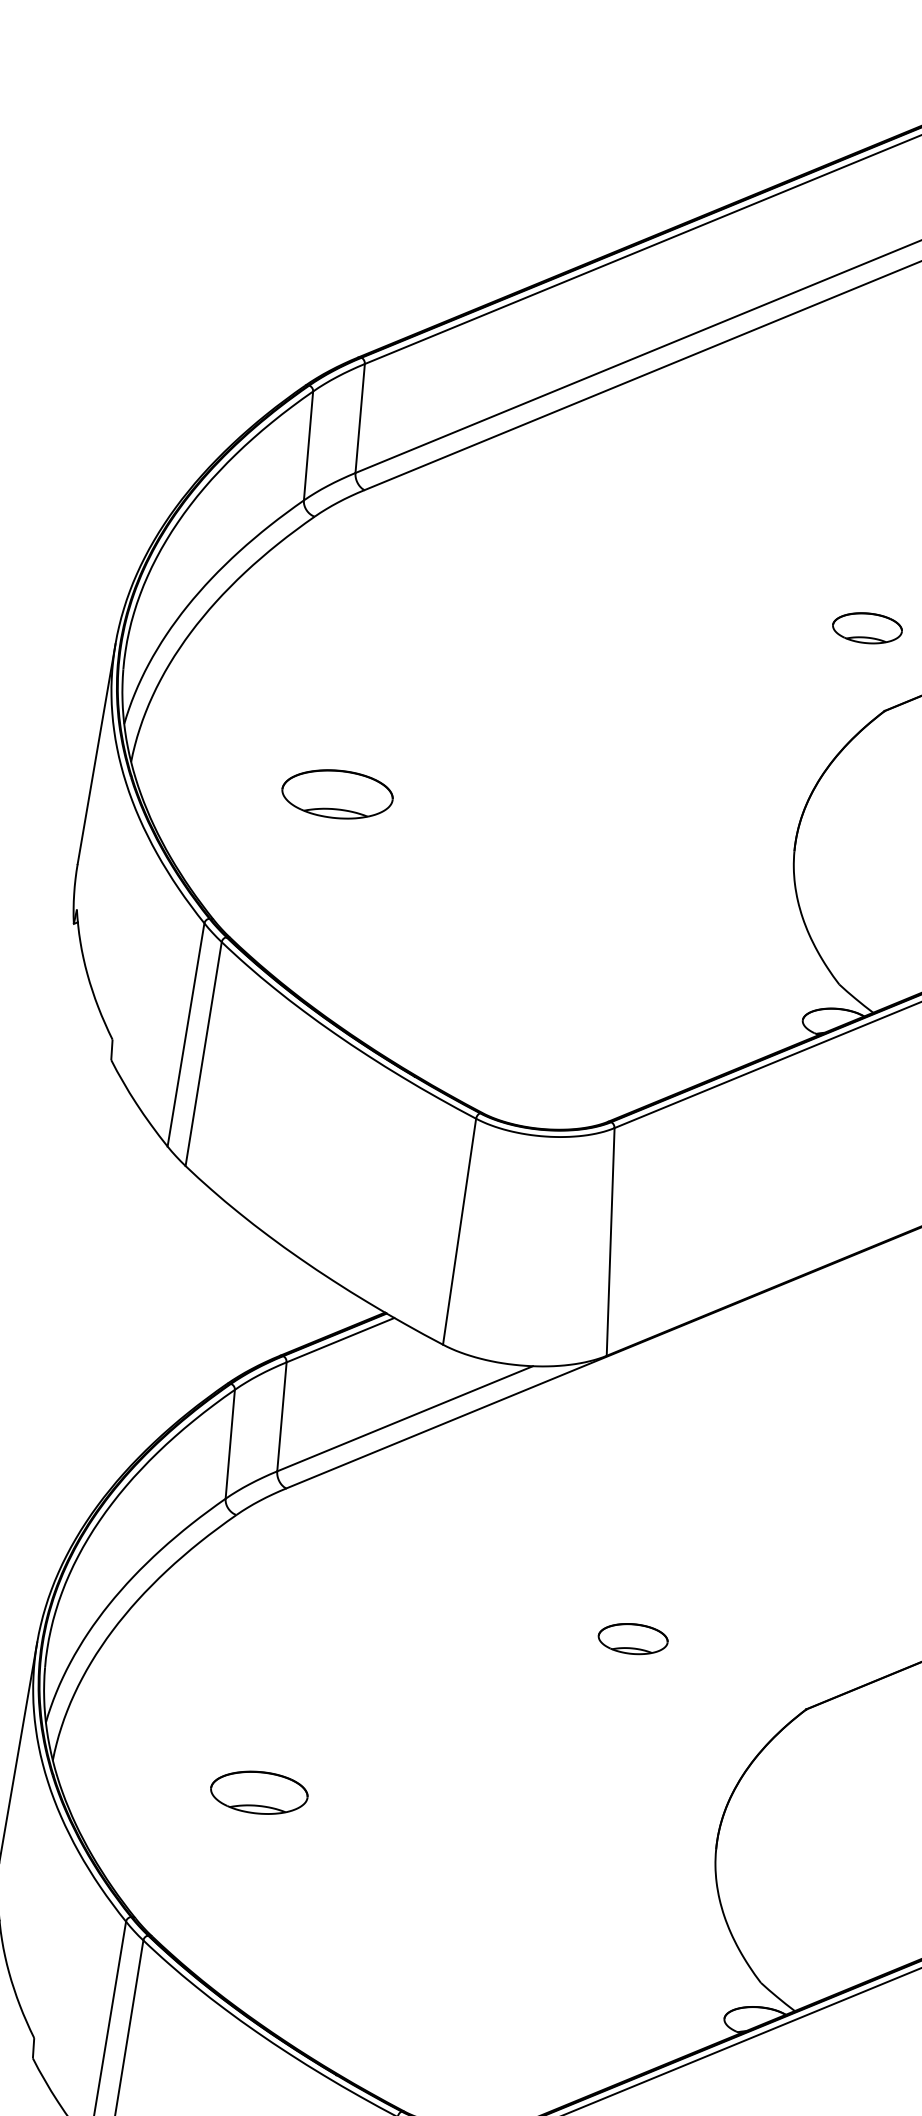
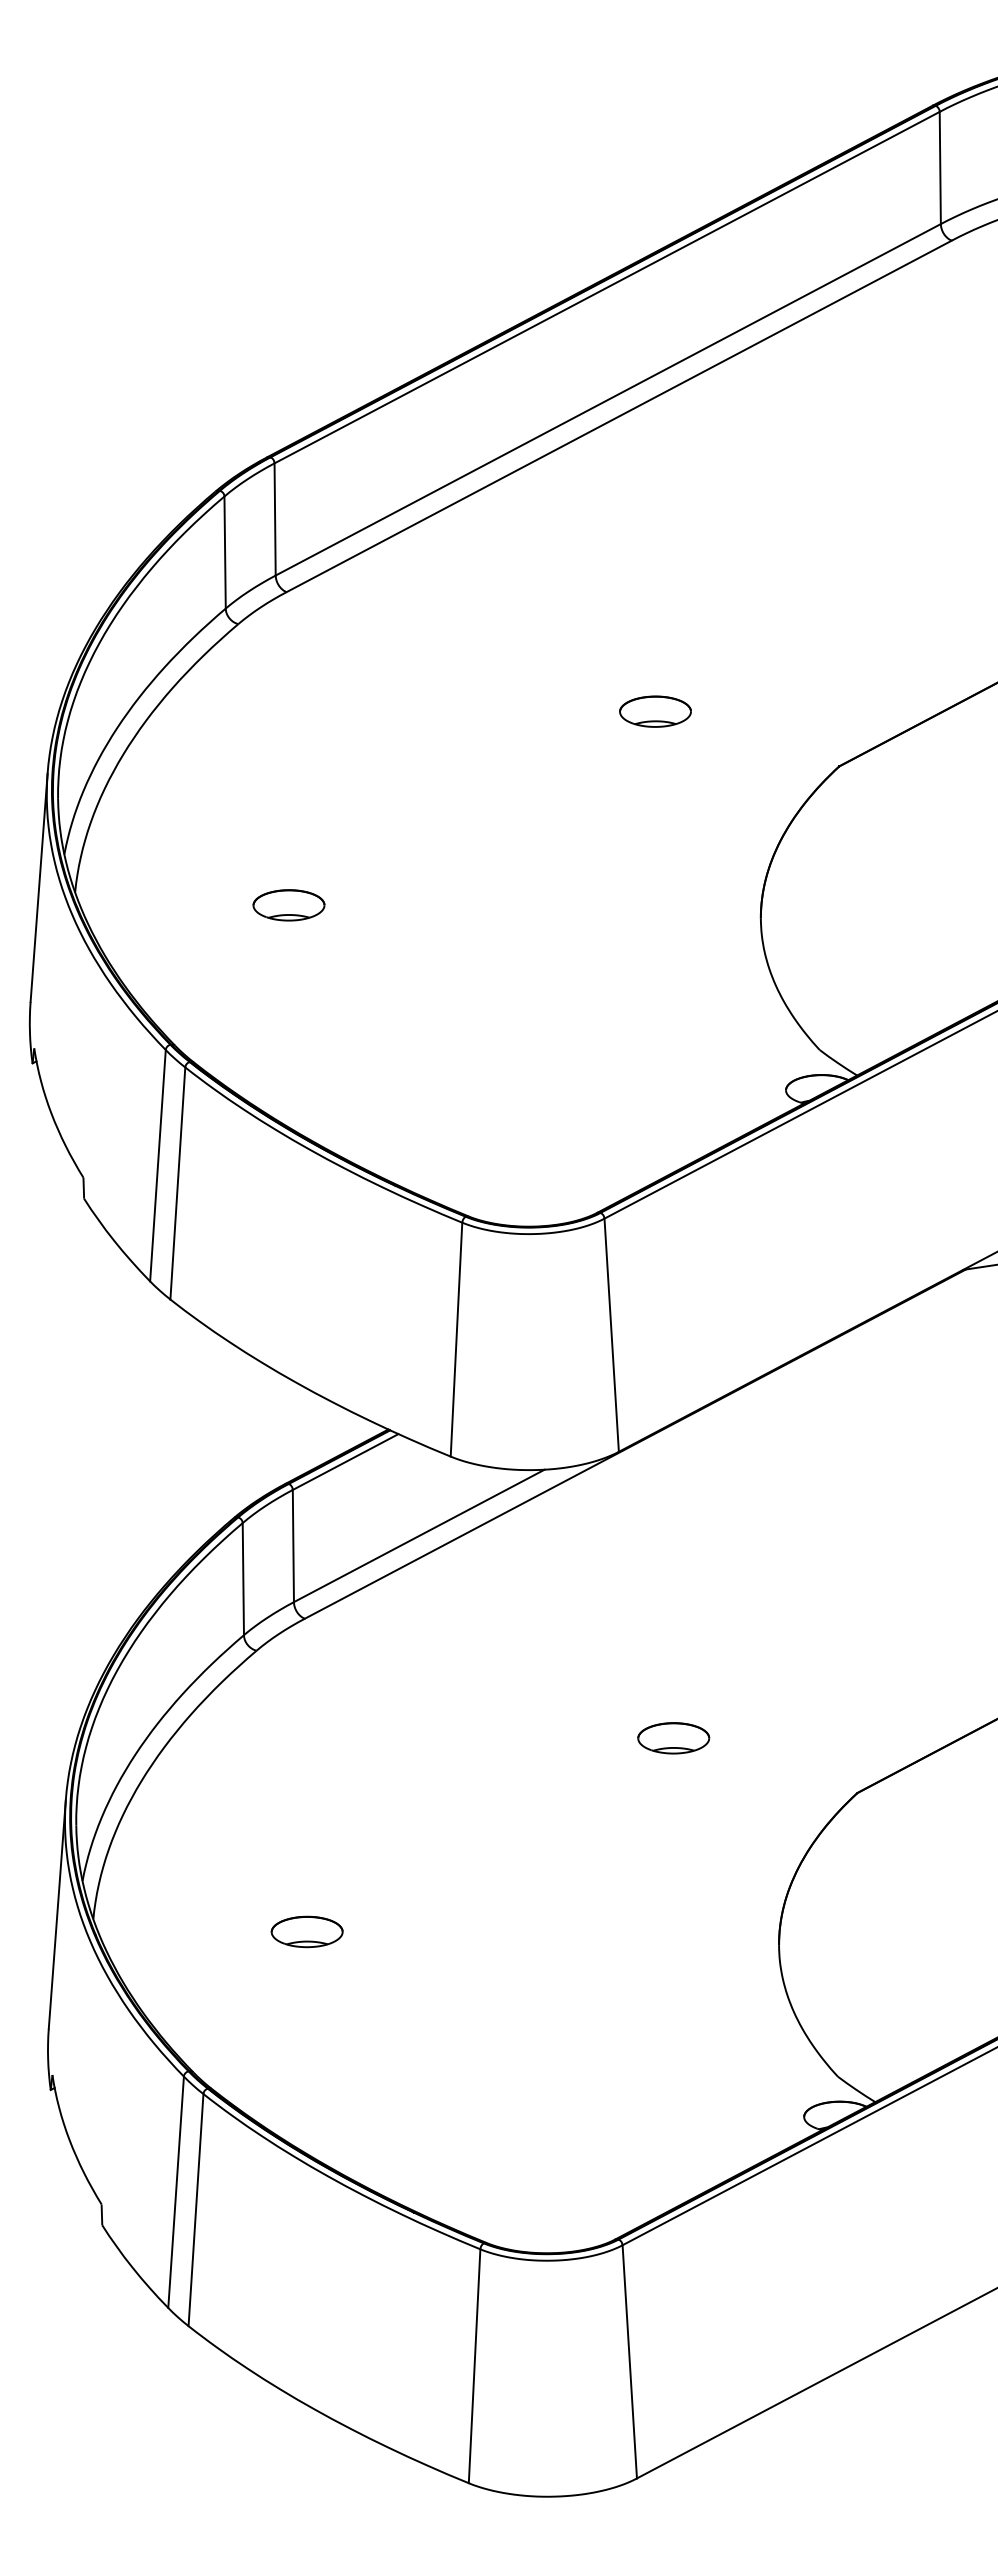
part: (867, 628) -> (655, 711), moved
part: (337, 794) -> (288, 905), size x0.62
part: (258, 1792) -> (306, 1931), size x0.71

